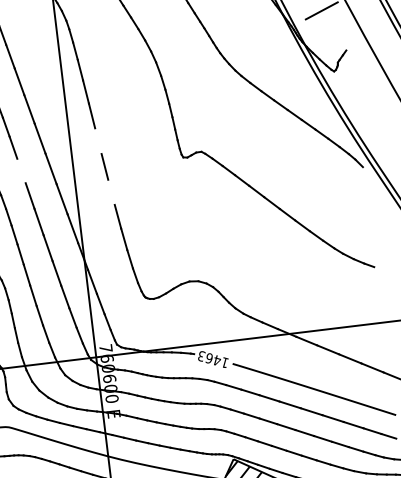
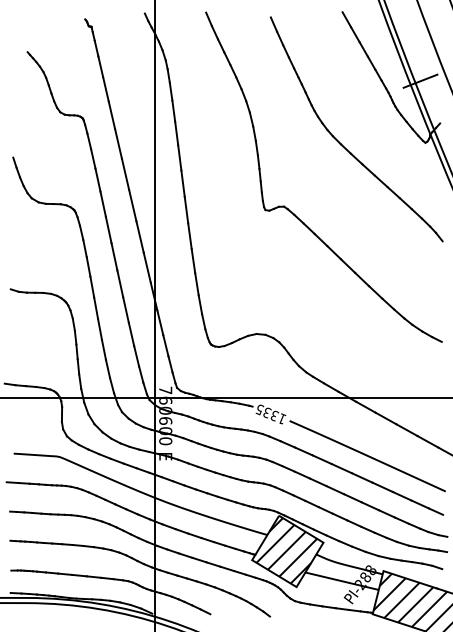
line: (97, 140) -> (182, 183), added
line: (20, 170) -> (102, 203), added
line: (111, 192) -> (189, 236), added
text: (209, 358) -> (267, 412), 1463 -> 1335

